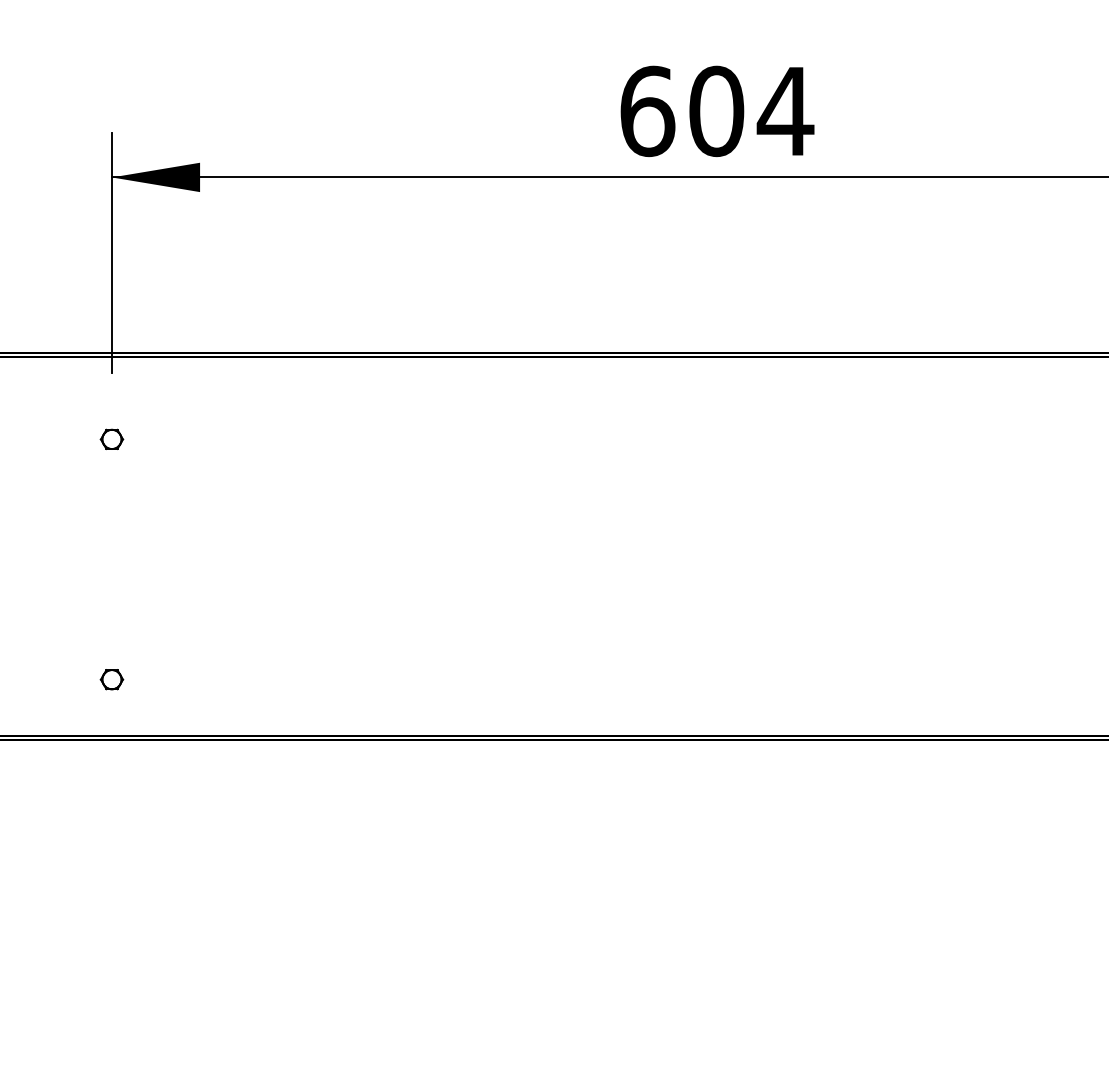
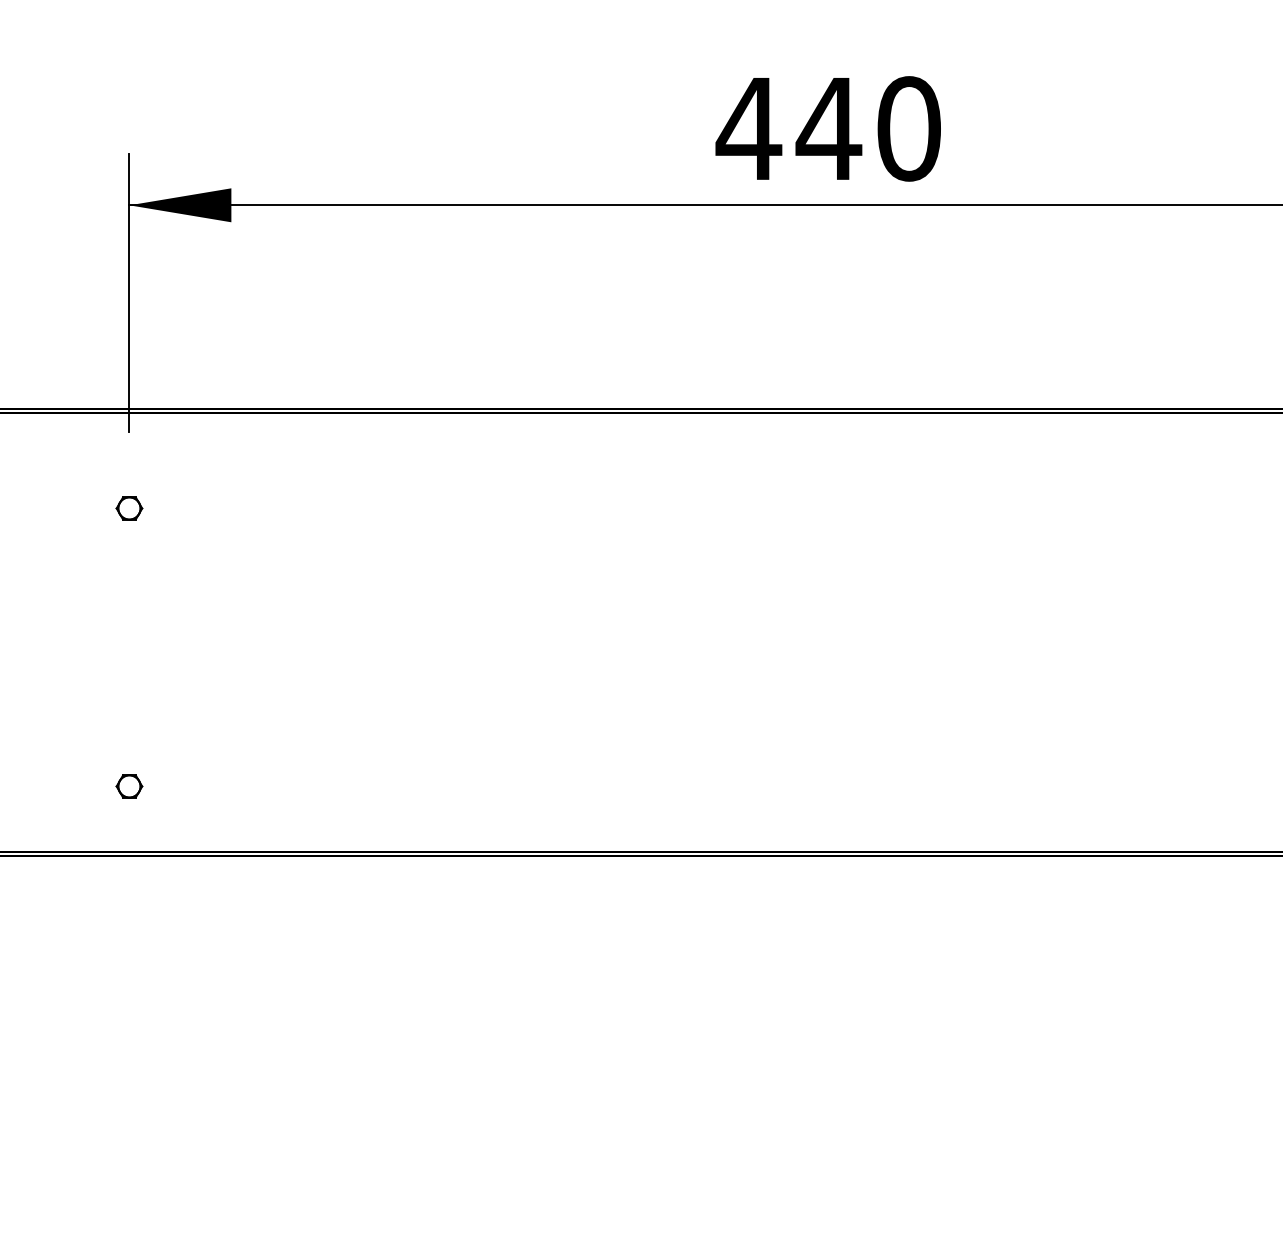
text: (716, 111) -> (828, 128), 604 -> 440

